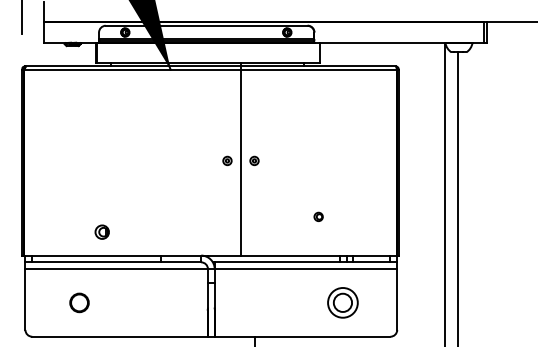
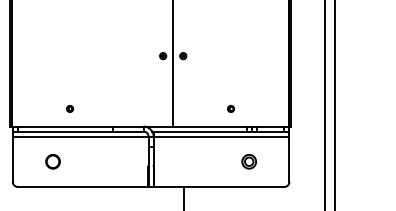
part: (318, 216) -> (230, 108), moved
part: (102, 231) -> (70, 108), size x0.62
part: (343, 302) -> (249, 161), size x0.62

